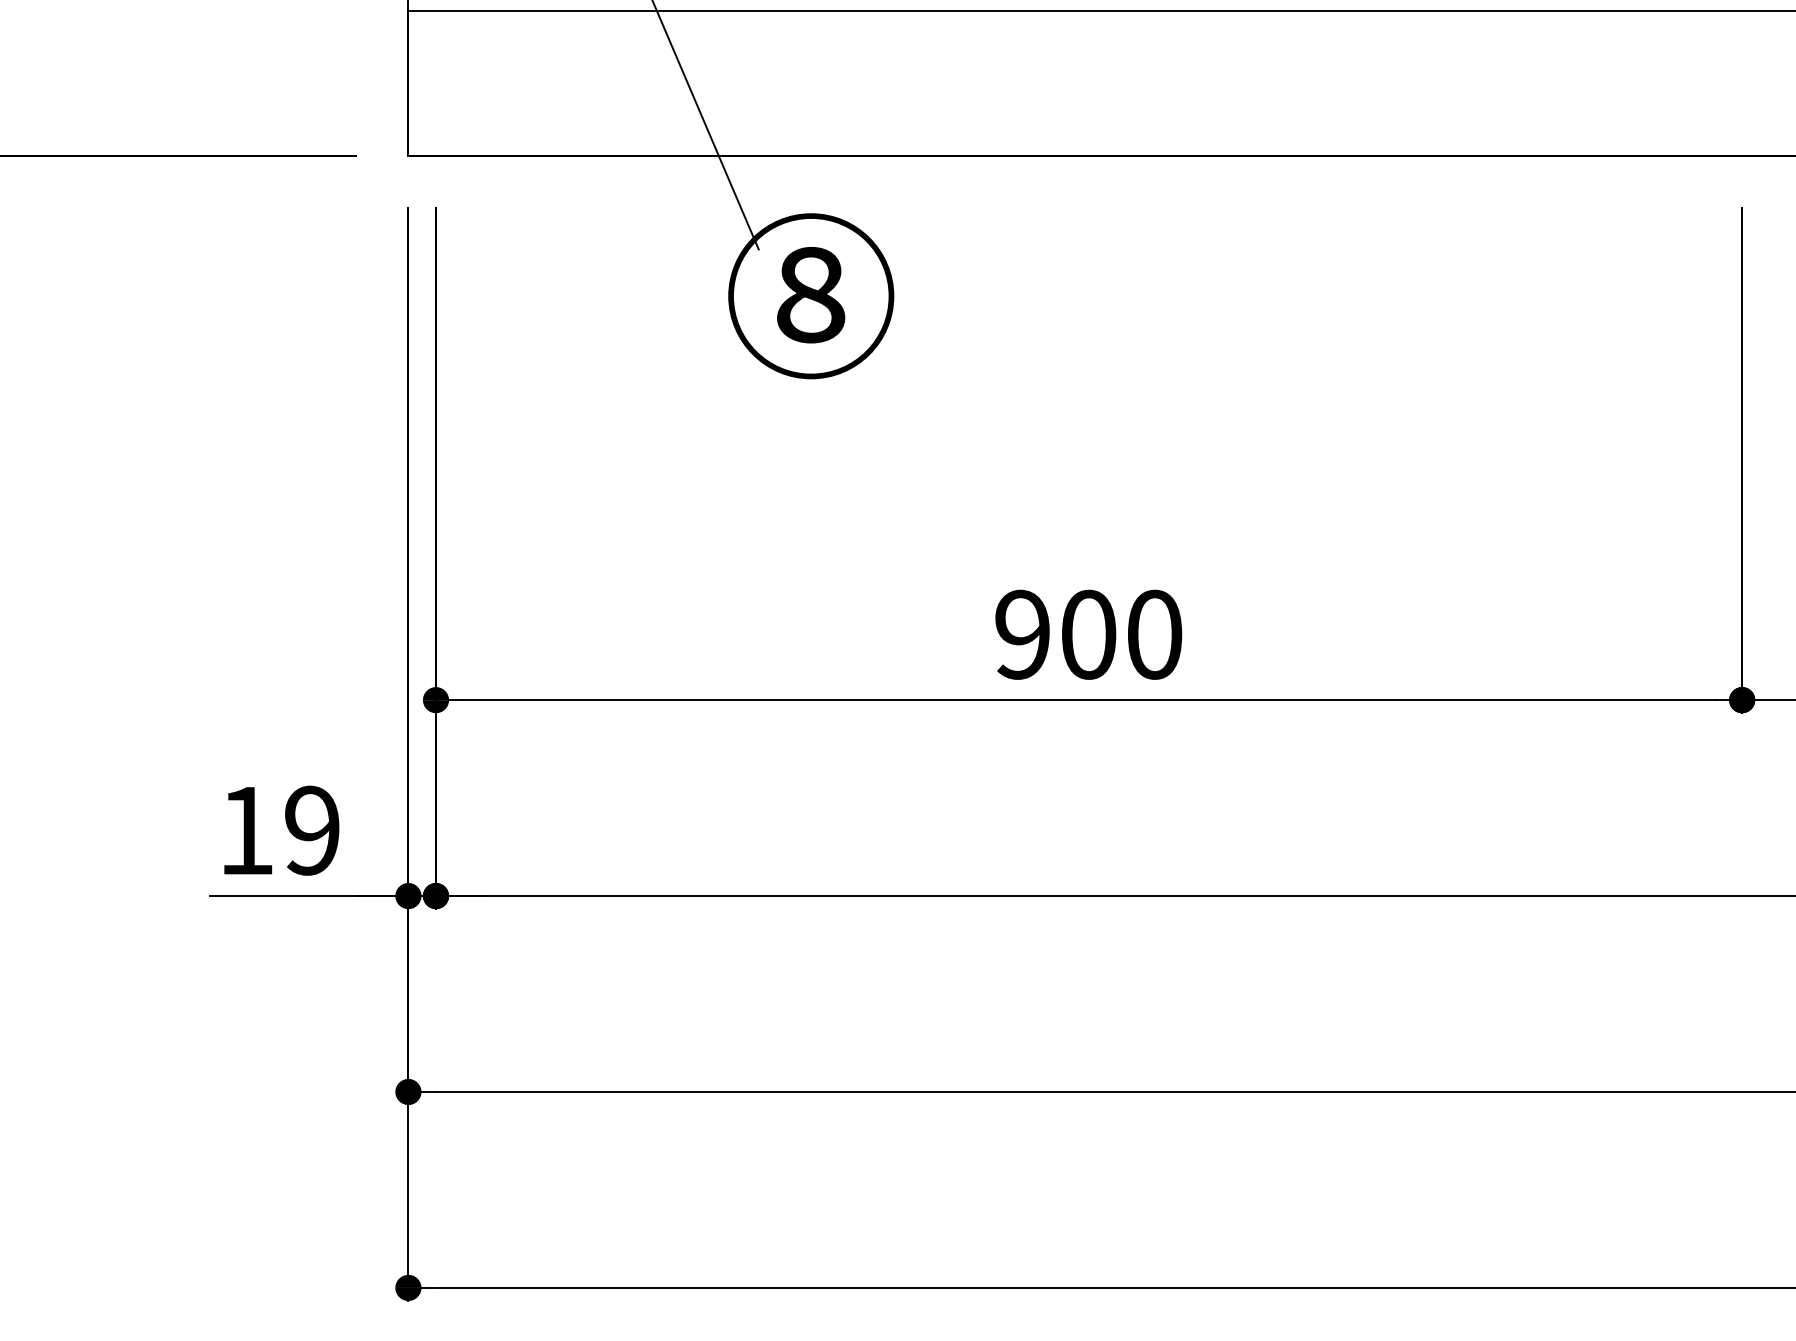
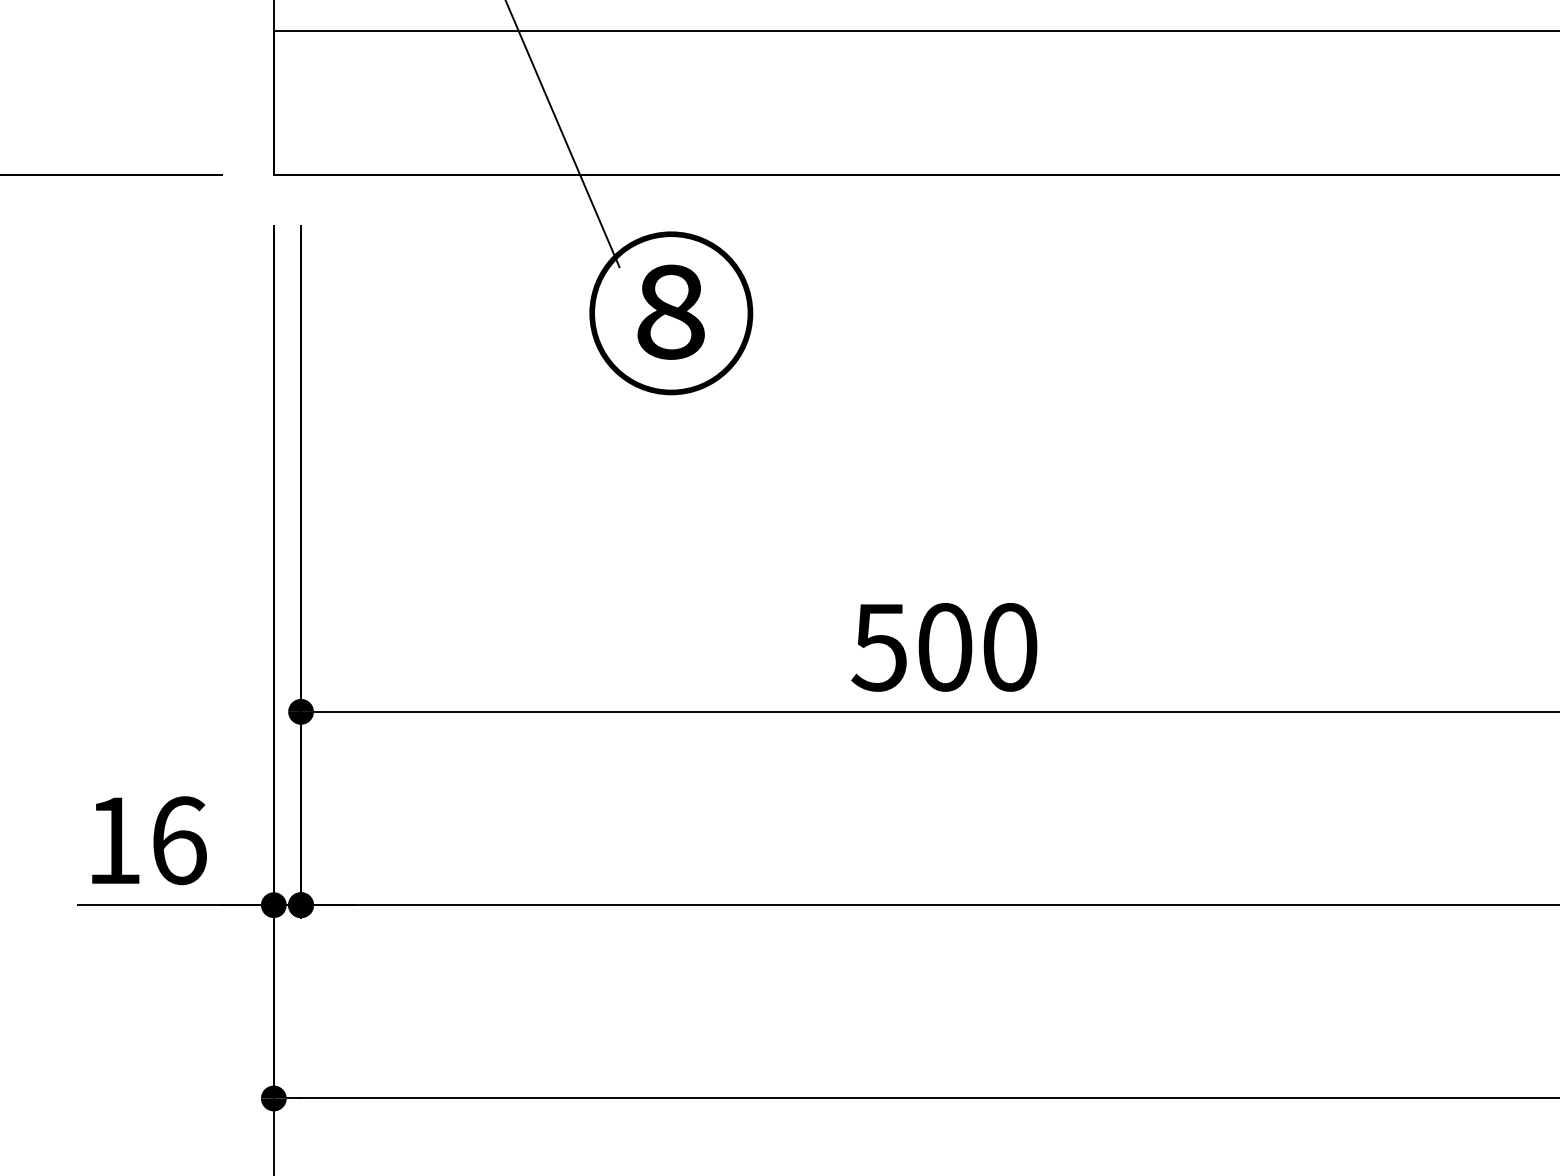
text: (1021, 634) -> (878, 647), 900 -> 500
text: (312, 830) -> (179, 840), 19 -> 16

